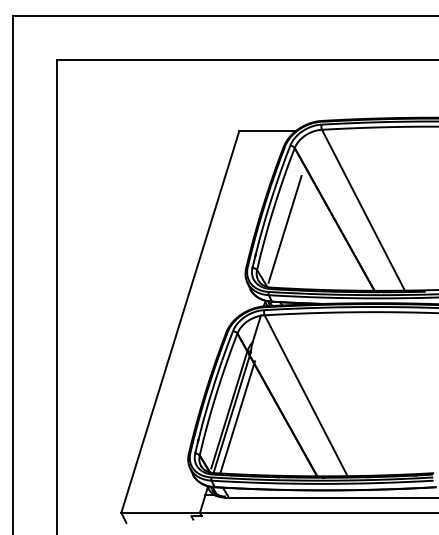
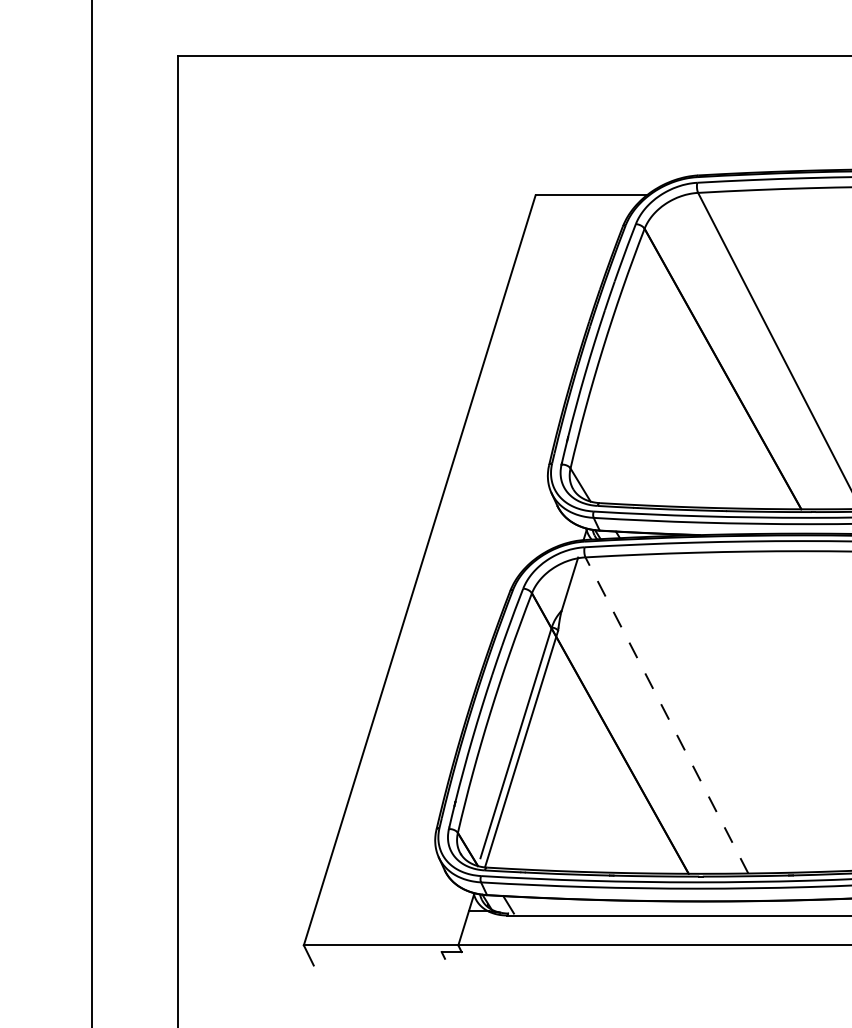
line: (284, 228) -> (624, 386), removed
line: (305, 395) -> (665, 714), solid -> dashed
line: (237, 417) -> (532, 758), removed

